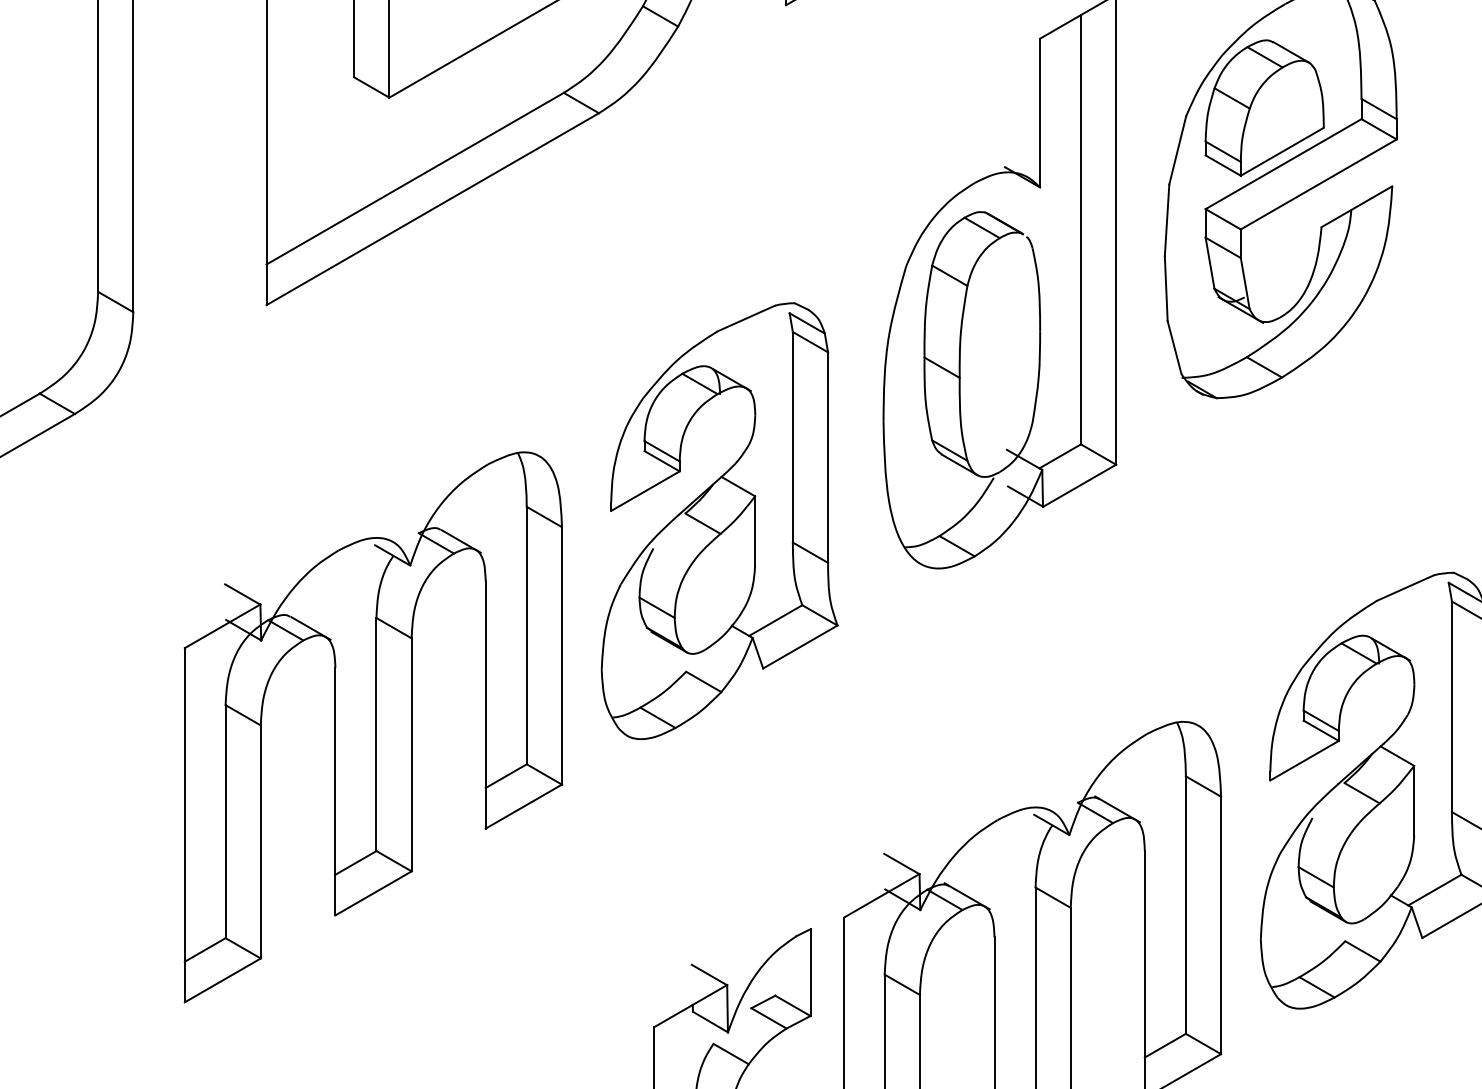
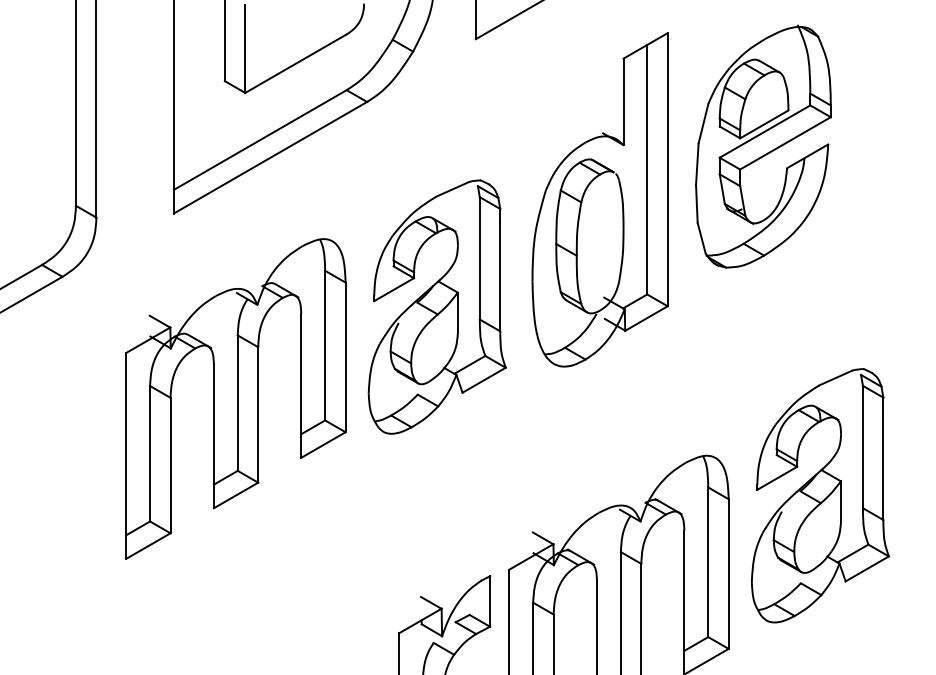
part: (718, 520) -> (436, 306), moved
part: (372, 726) -> (235, 398), moved

